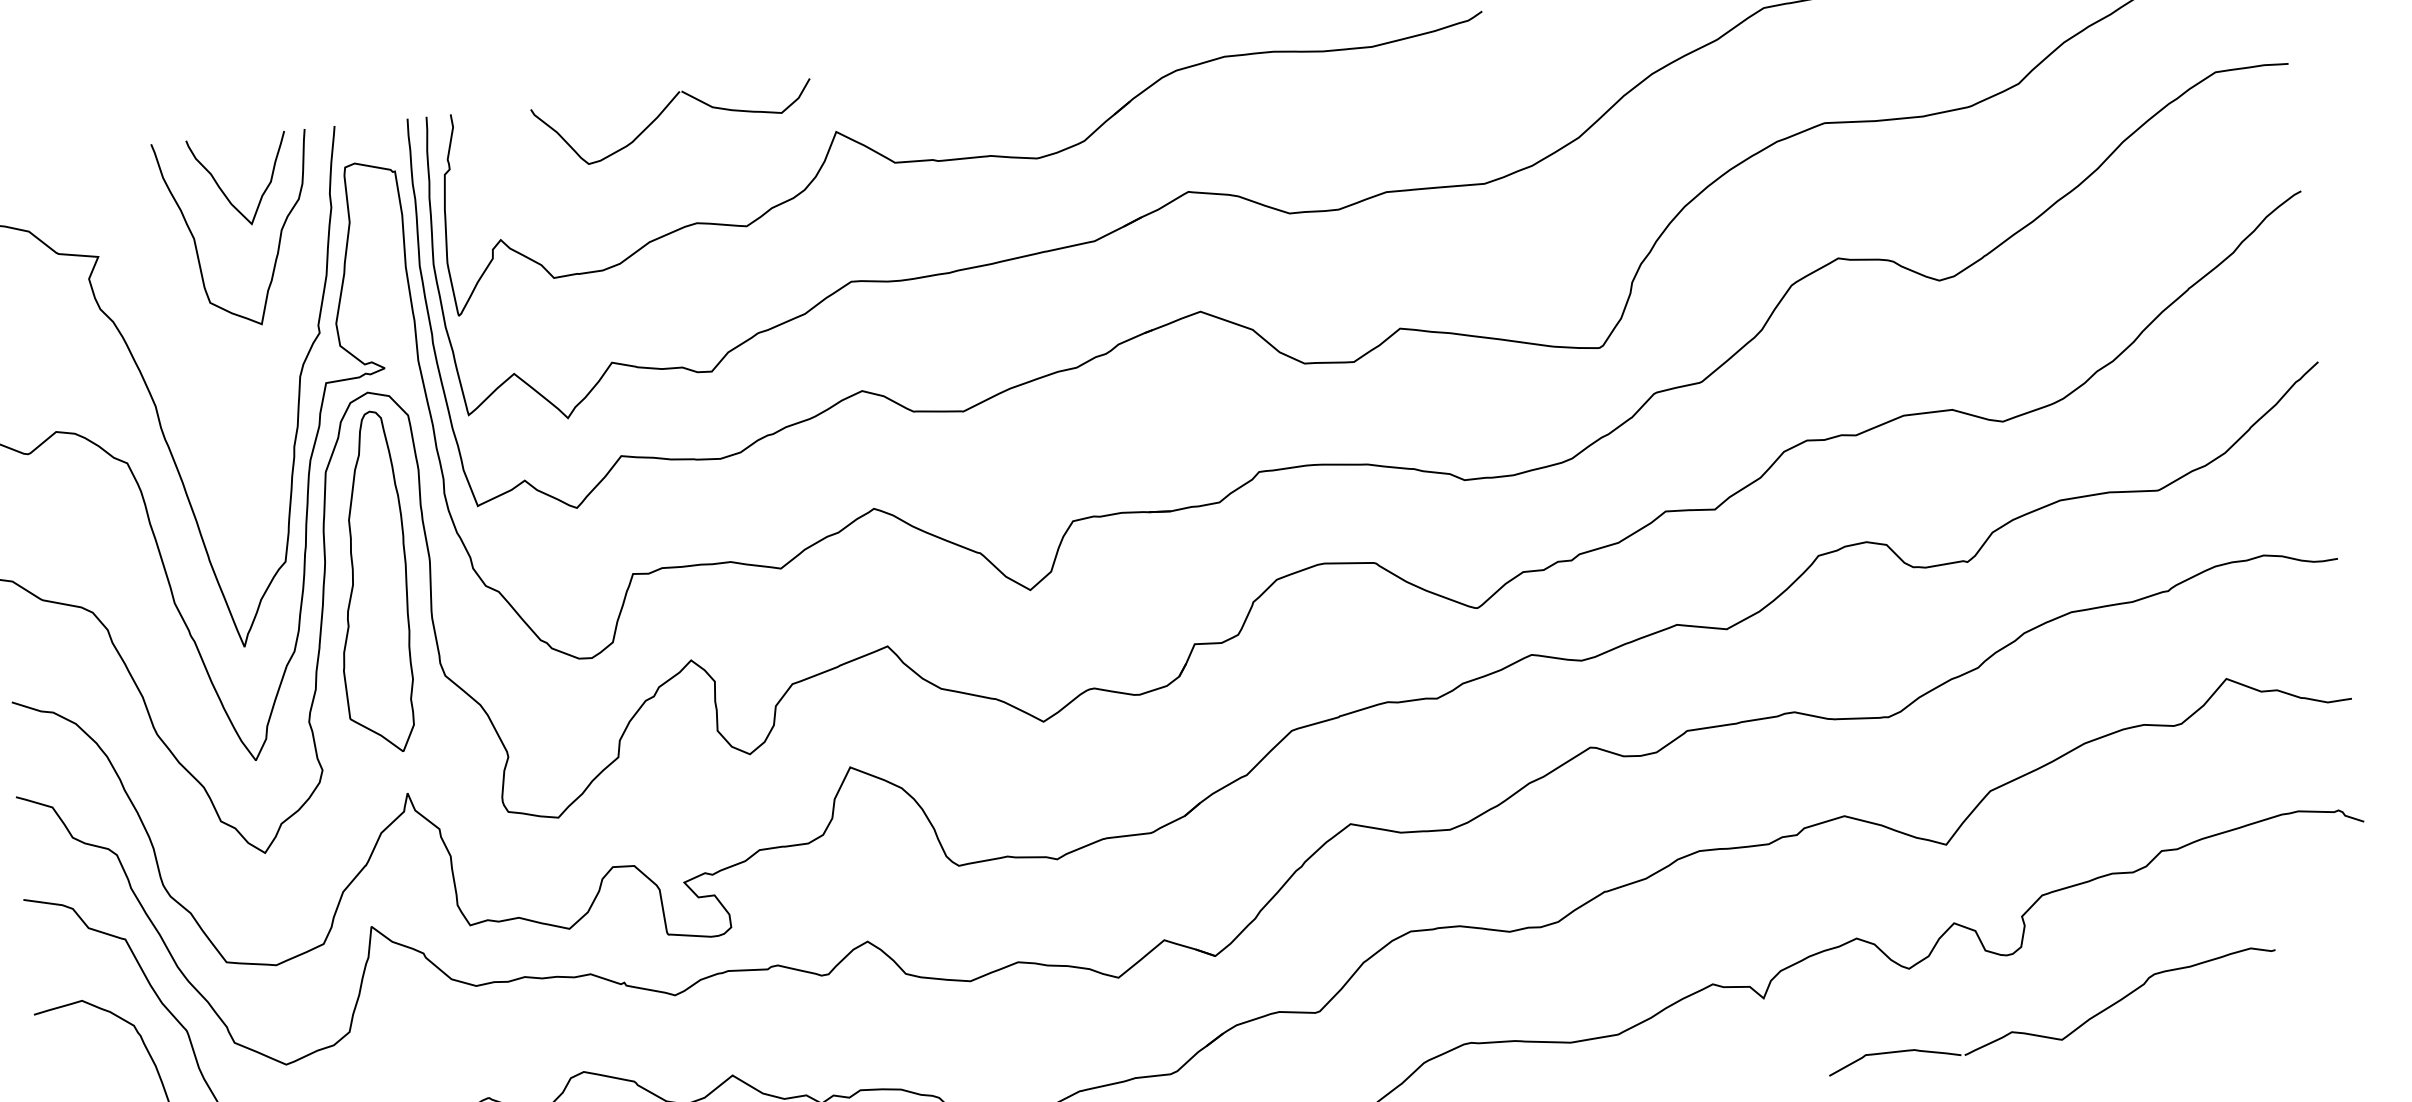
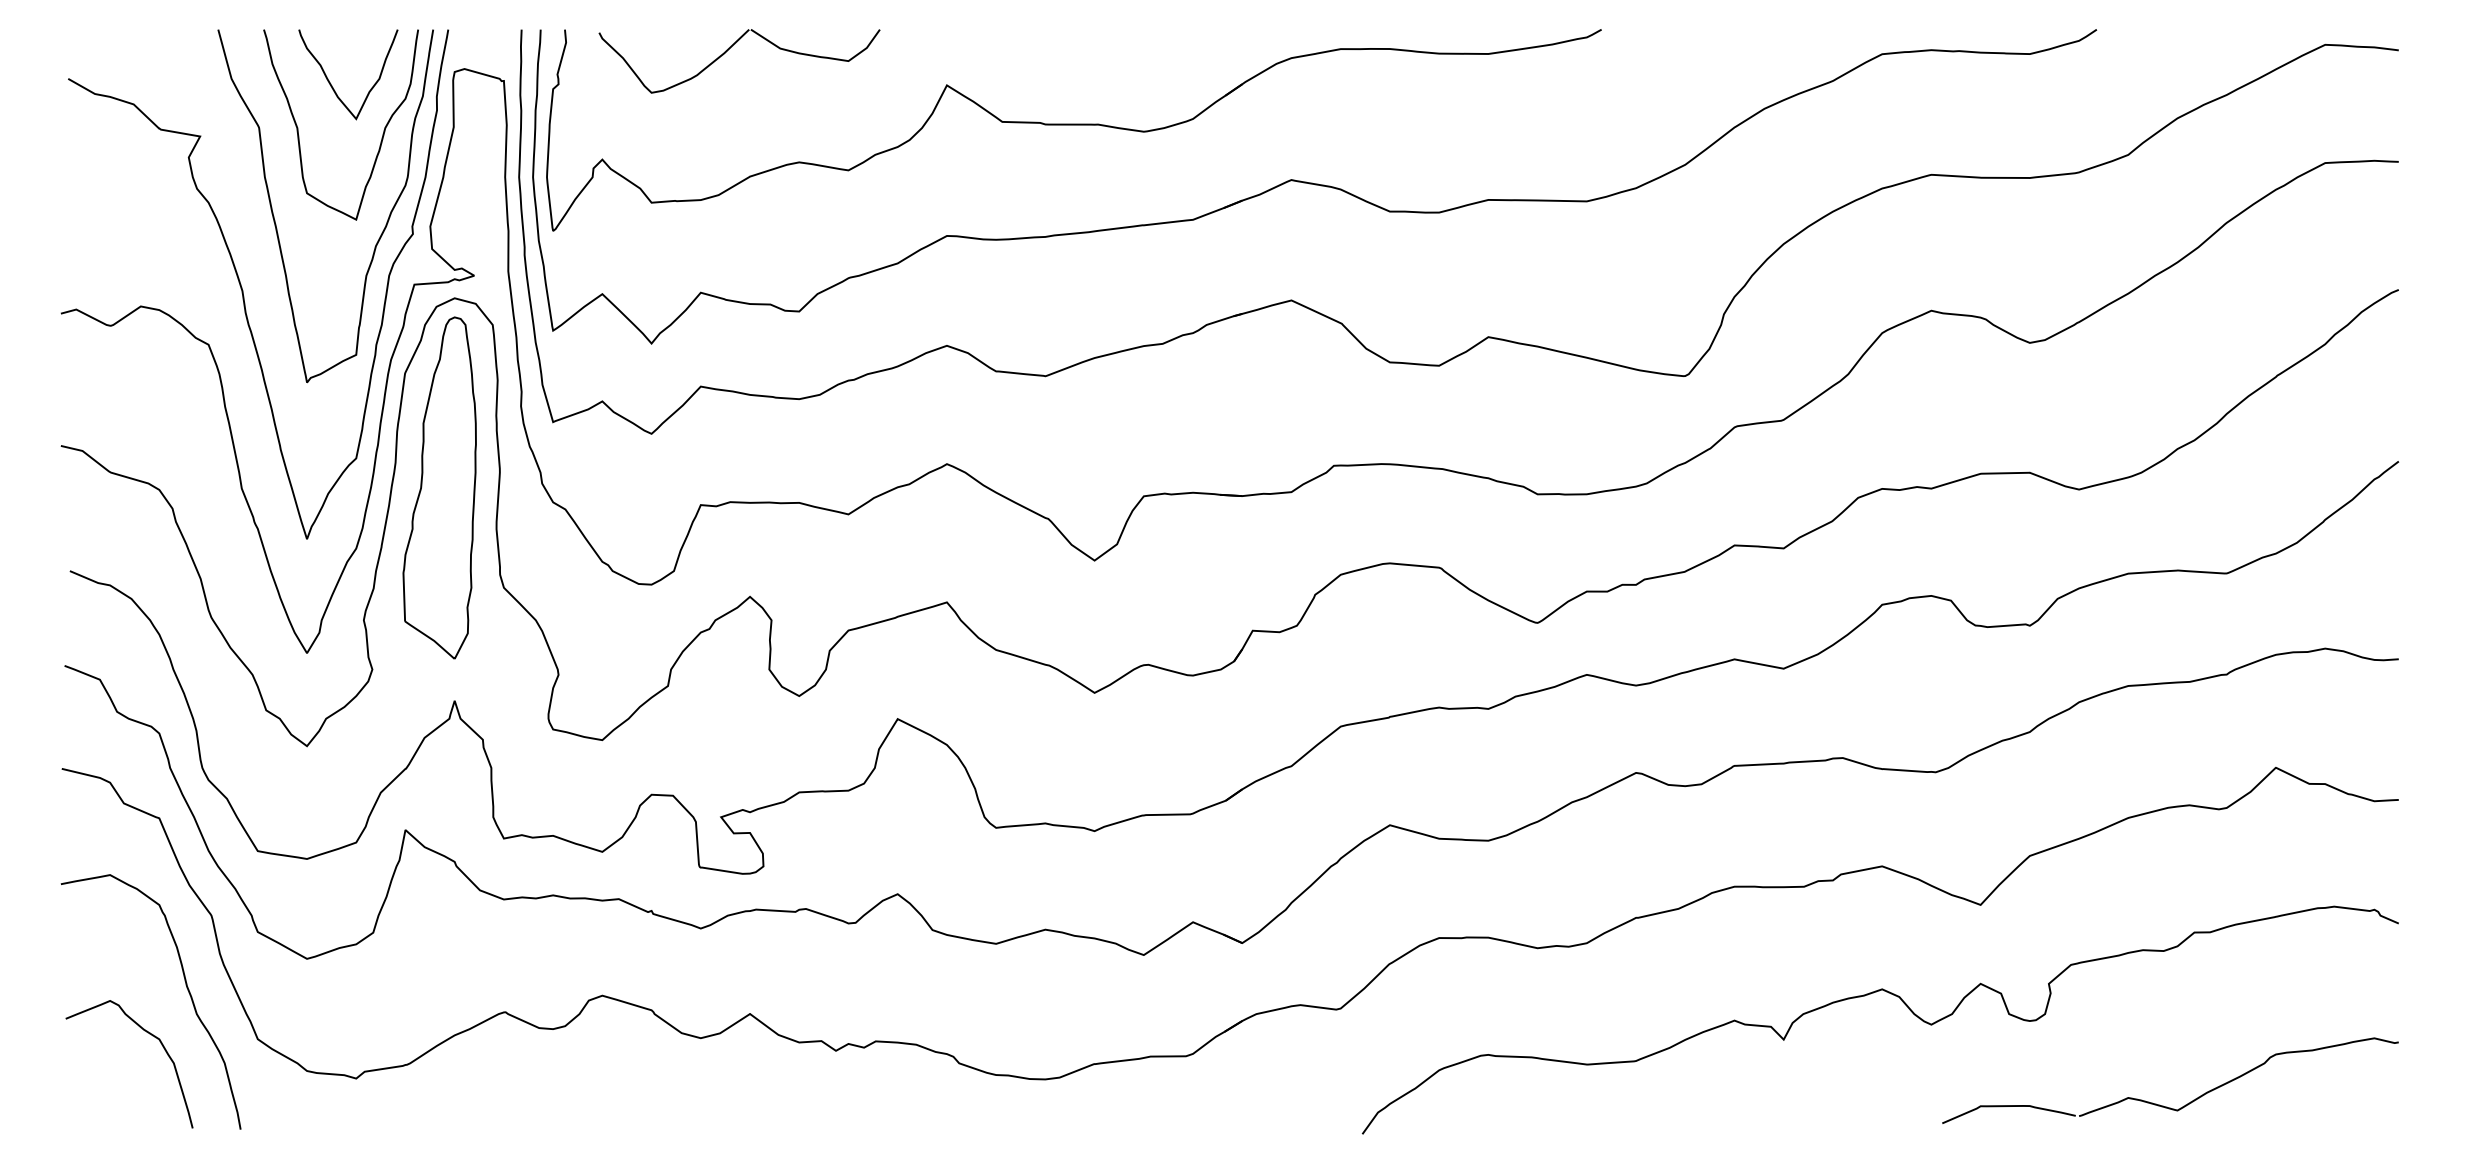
part: (661, 114) -> (728, 50), moved
curve: (181, 333) -> (275, 220), added
part: (2047, 1036) -> (2163, 1105), moved

